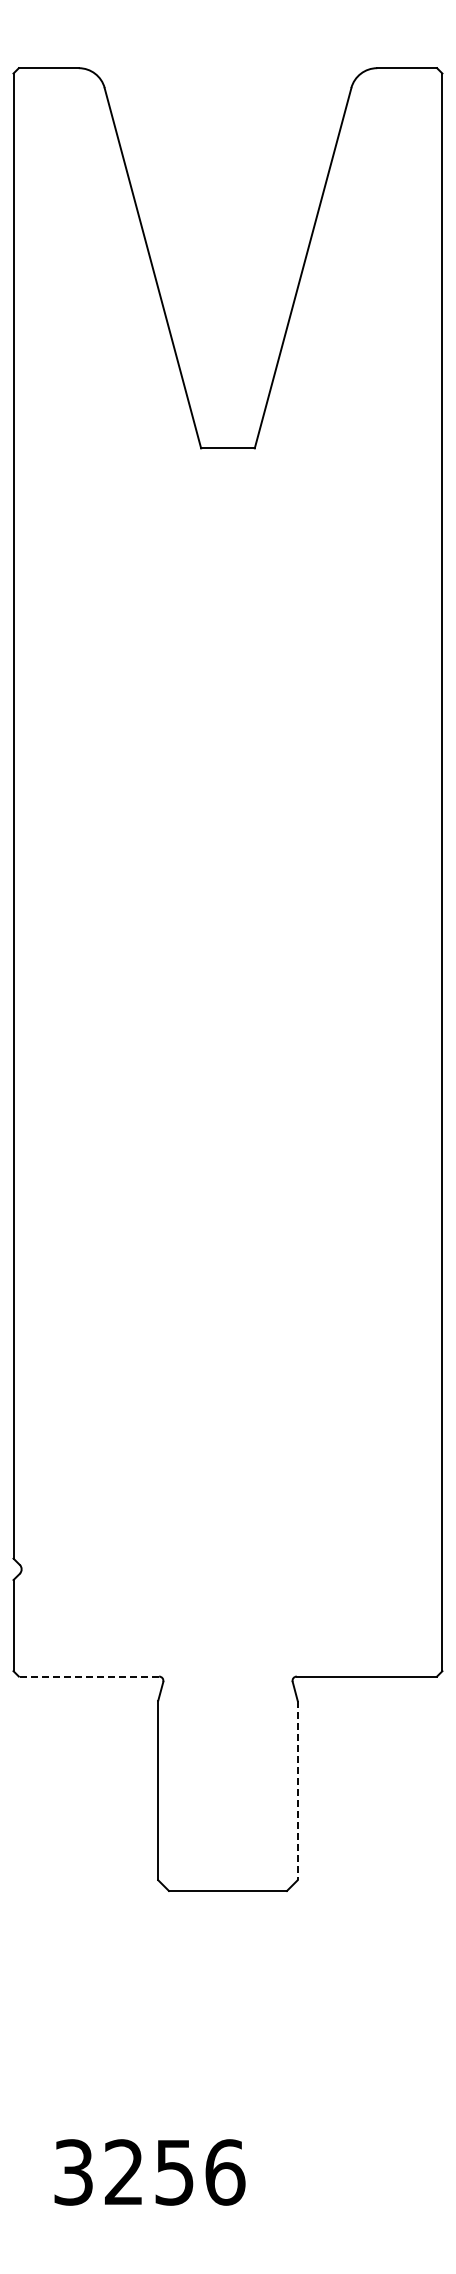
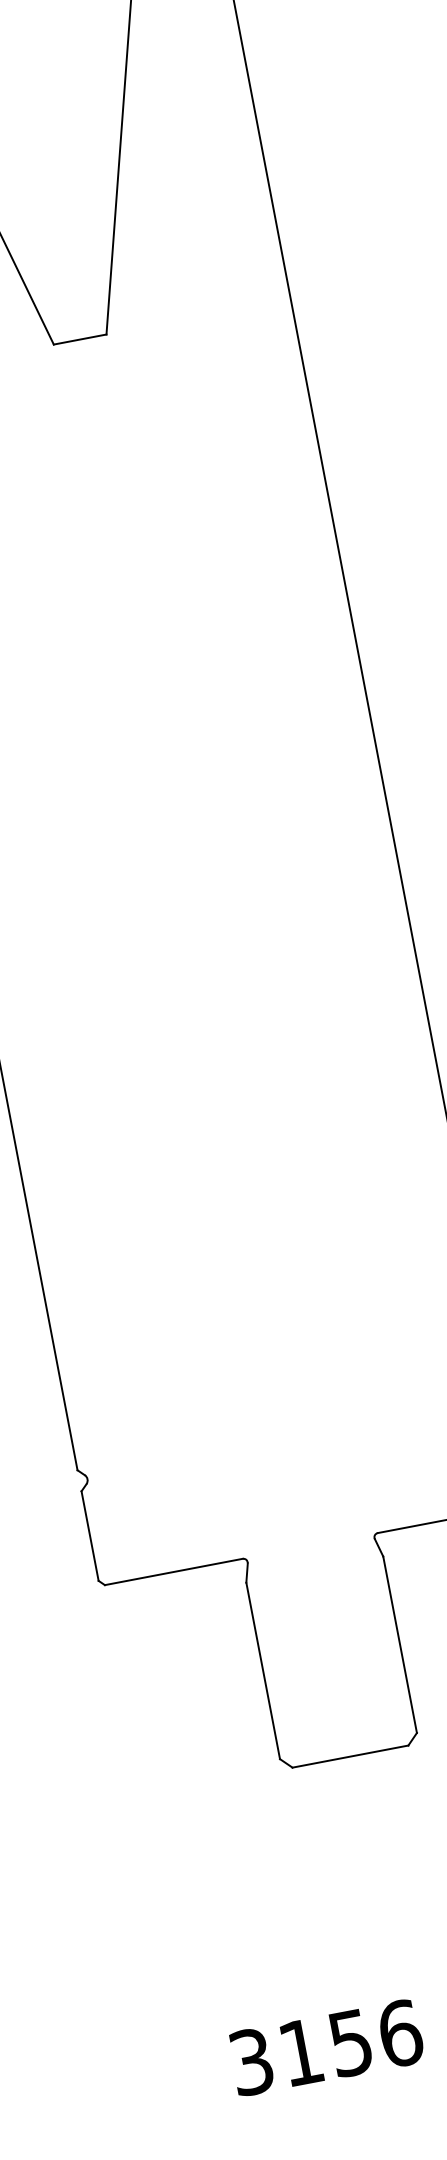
line: (88, 1676) -> (173, 1572), dashed -> solid
line: (297, 1790) -> (399, 1644), dashed -> solid
text: (123, 2171) -> (300, 2051), 3256 -> 3156

